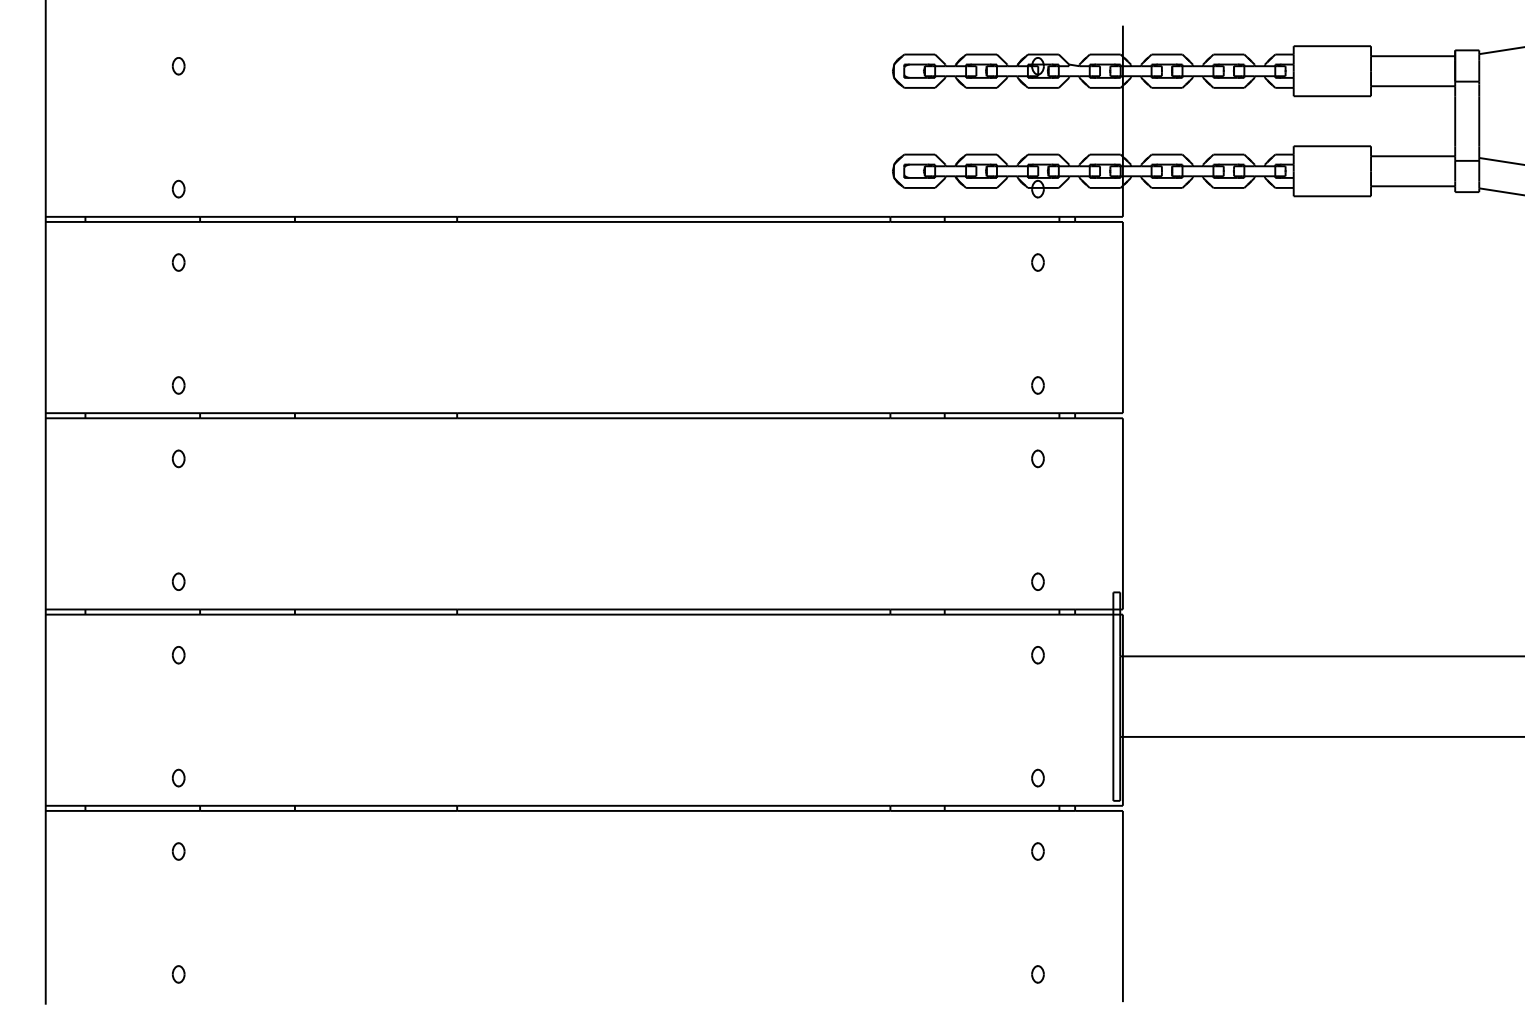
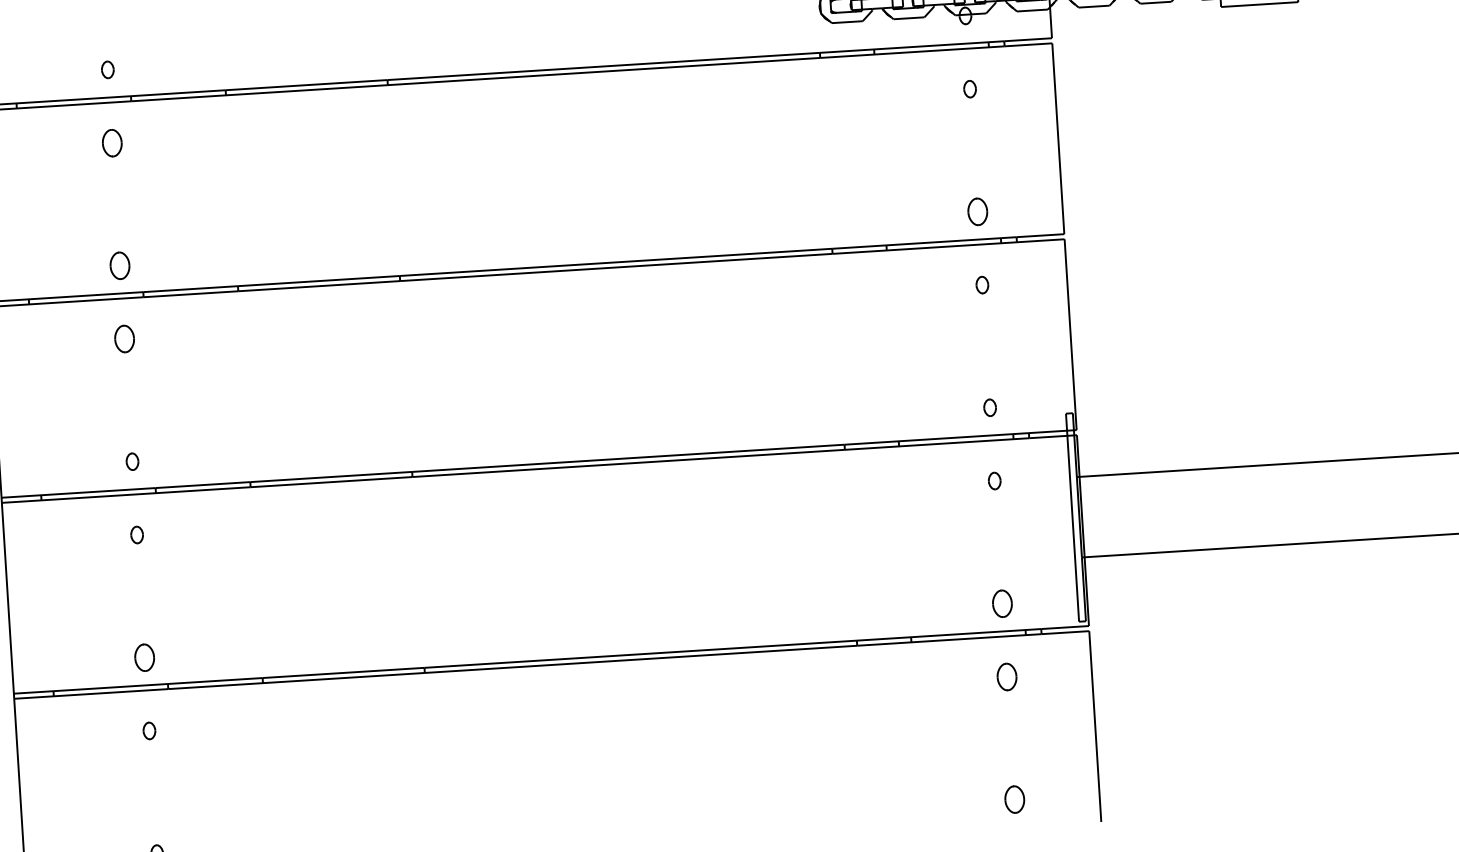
part: (178, 262) -> (112, 143), size x1.6
part: (178, 385) -> (120, 265), size x1.6
part: (1037, 385) -> (977, 211), size x1.6
part: (178, 458) -> (124, 338), size x1.6
part: (178, 777) -> (144, 657), size x1.6
part: (1037, 777) -> (1001, 603), size x1.6
part: (1037, 851) -> (1006, 677), size x1.6
part: (1037, 974) -> (1014, 799), size x1.6

